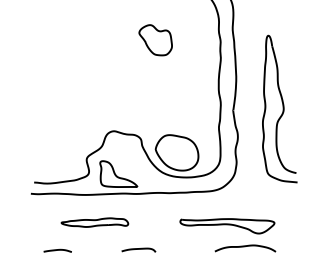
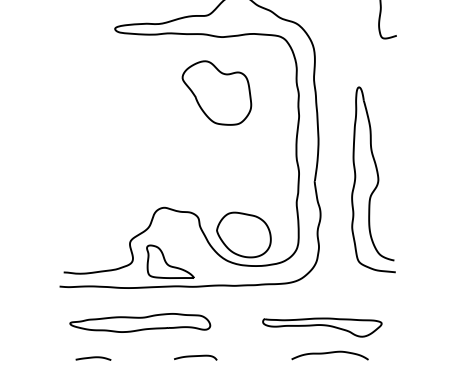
part: (155, 39) -> (216, 92), size x1.67
part: (95, 222) -> (140, 322), size x1.67
part: (227, 226) -> (322, 327), moved

